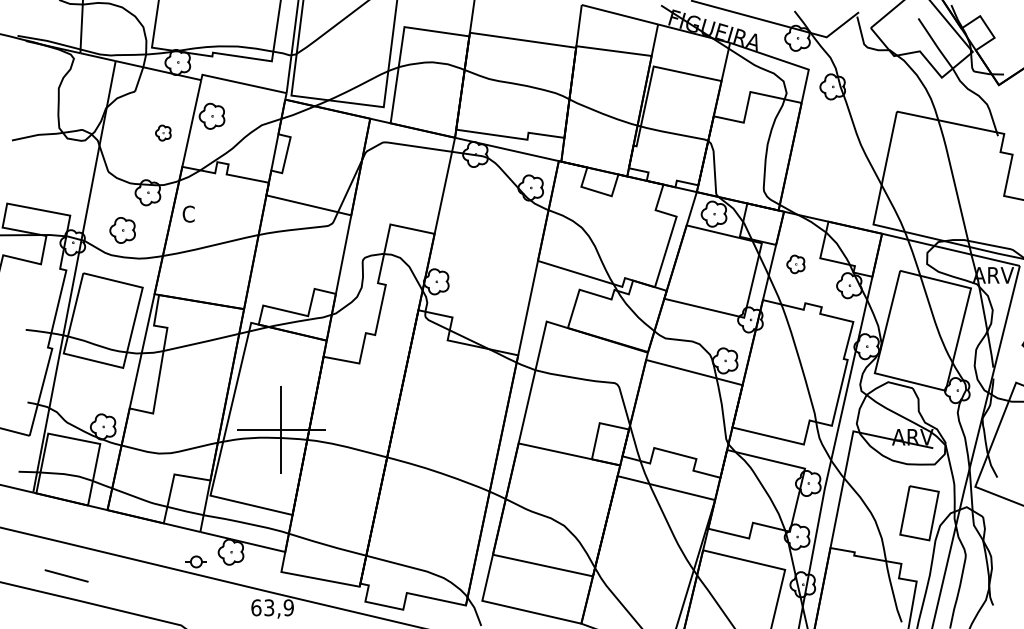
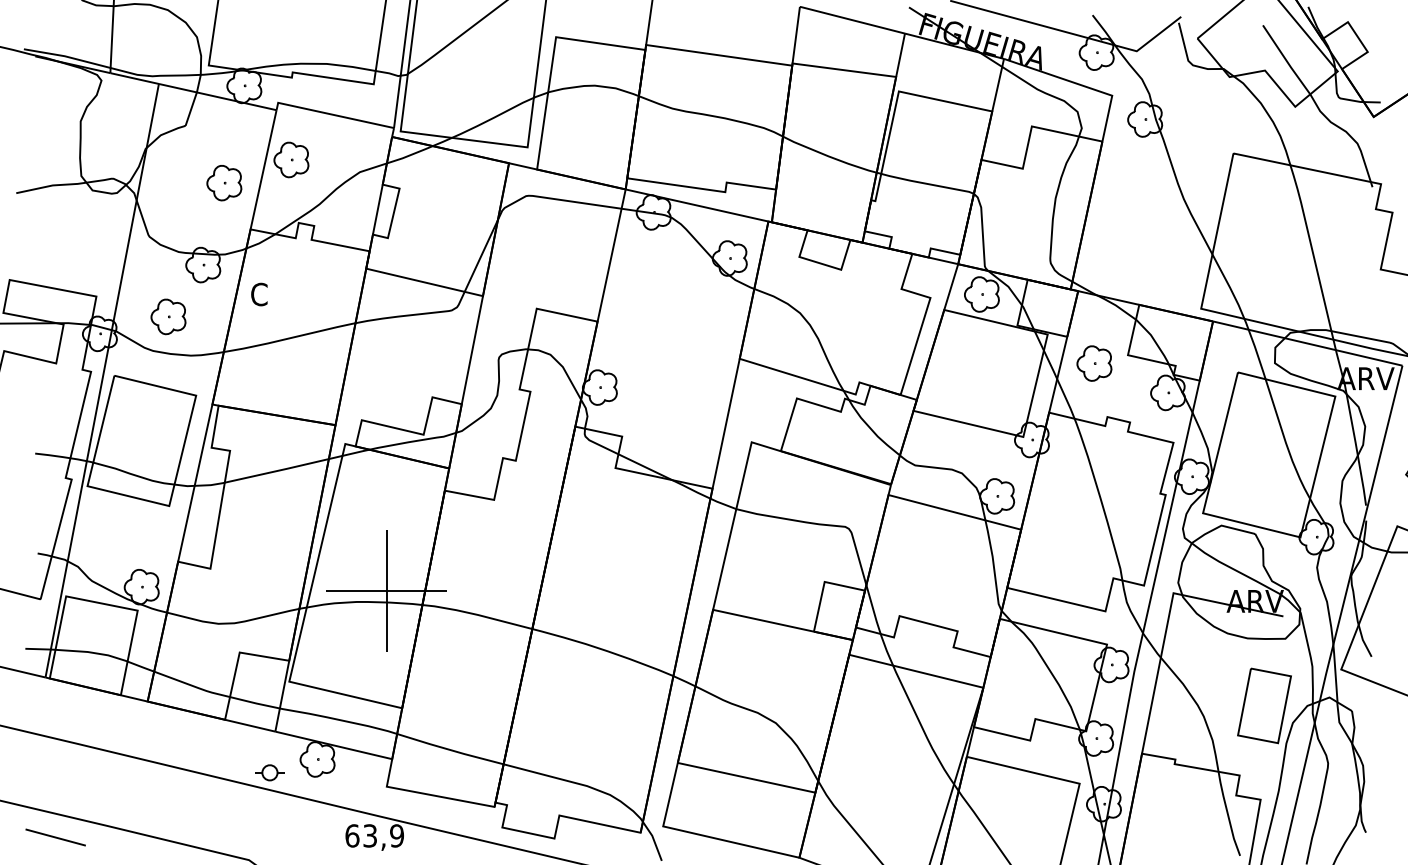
part: (163, 132) -> (224, 182), size x1.67
part: (795, 264) -> (1093, 363), size x1.43
line: (66, 575) -> (55, 836), moved

